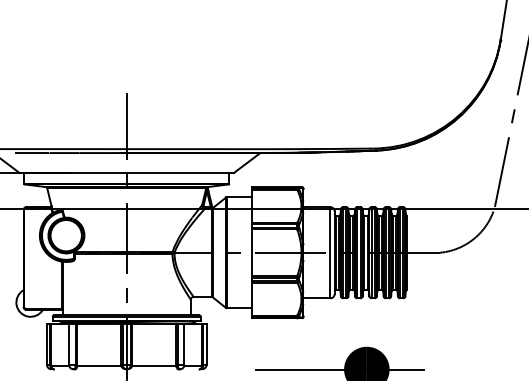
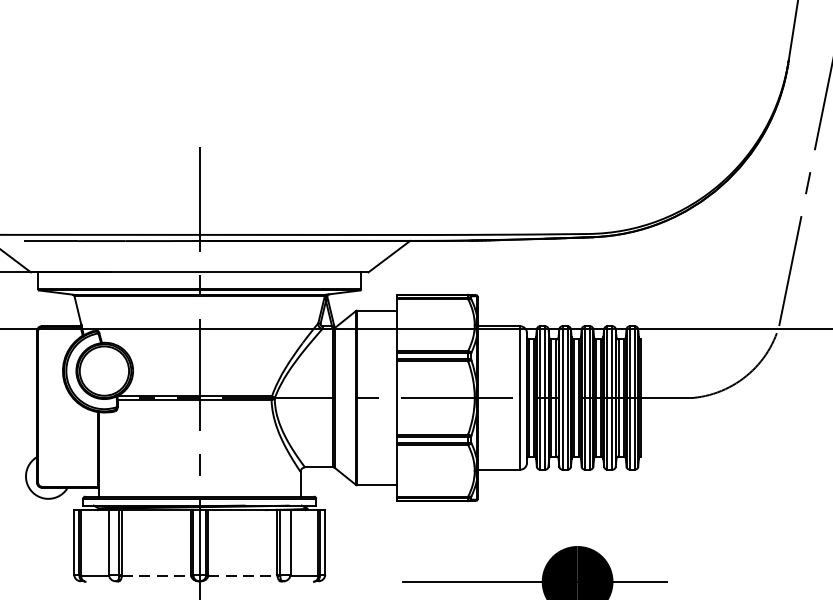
line: (99, 366) -> (156, 577), solid -> dashed
line: (154, 366) -> (243, 577), solid -> dashed

